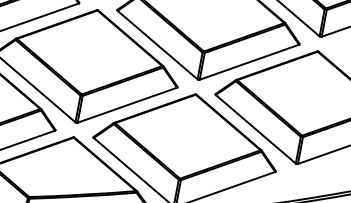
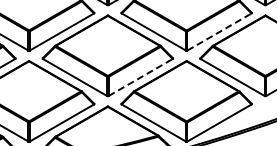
line: (249, 61) -> (219, 31), solid -> dashed
line: (128, 105) -> (141, 77), solid -> dashed

